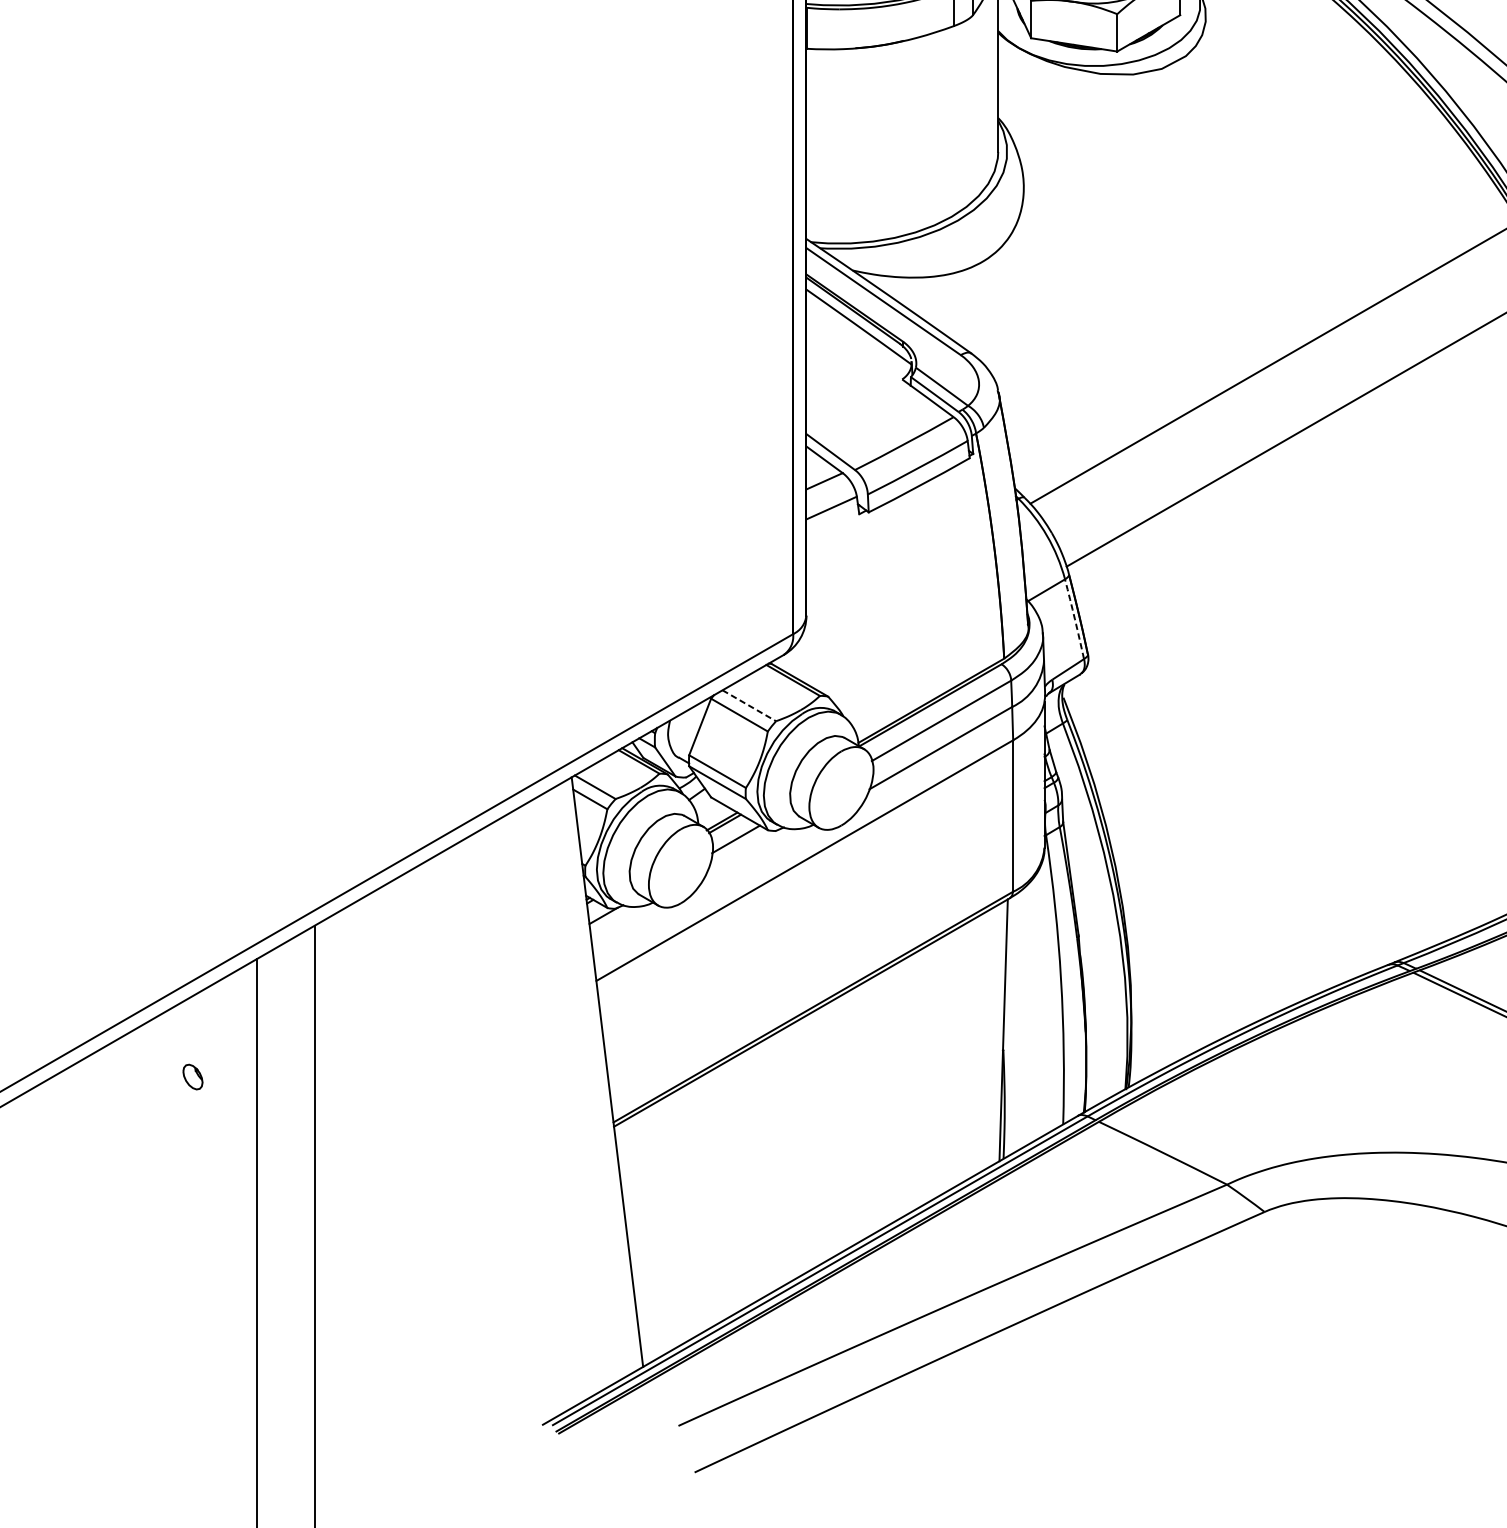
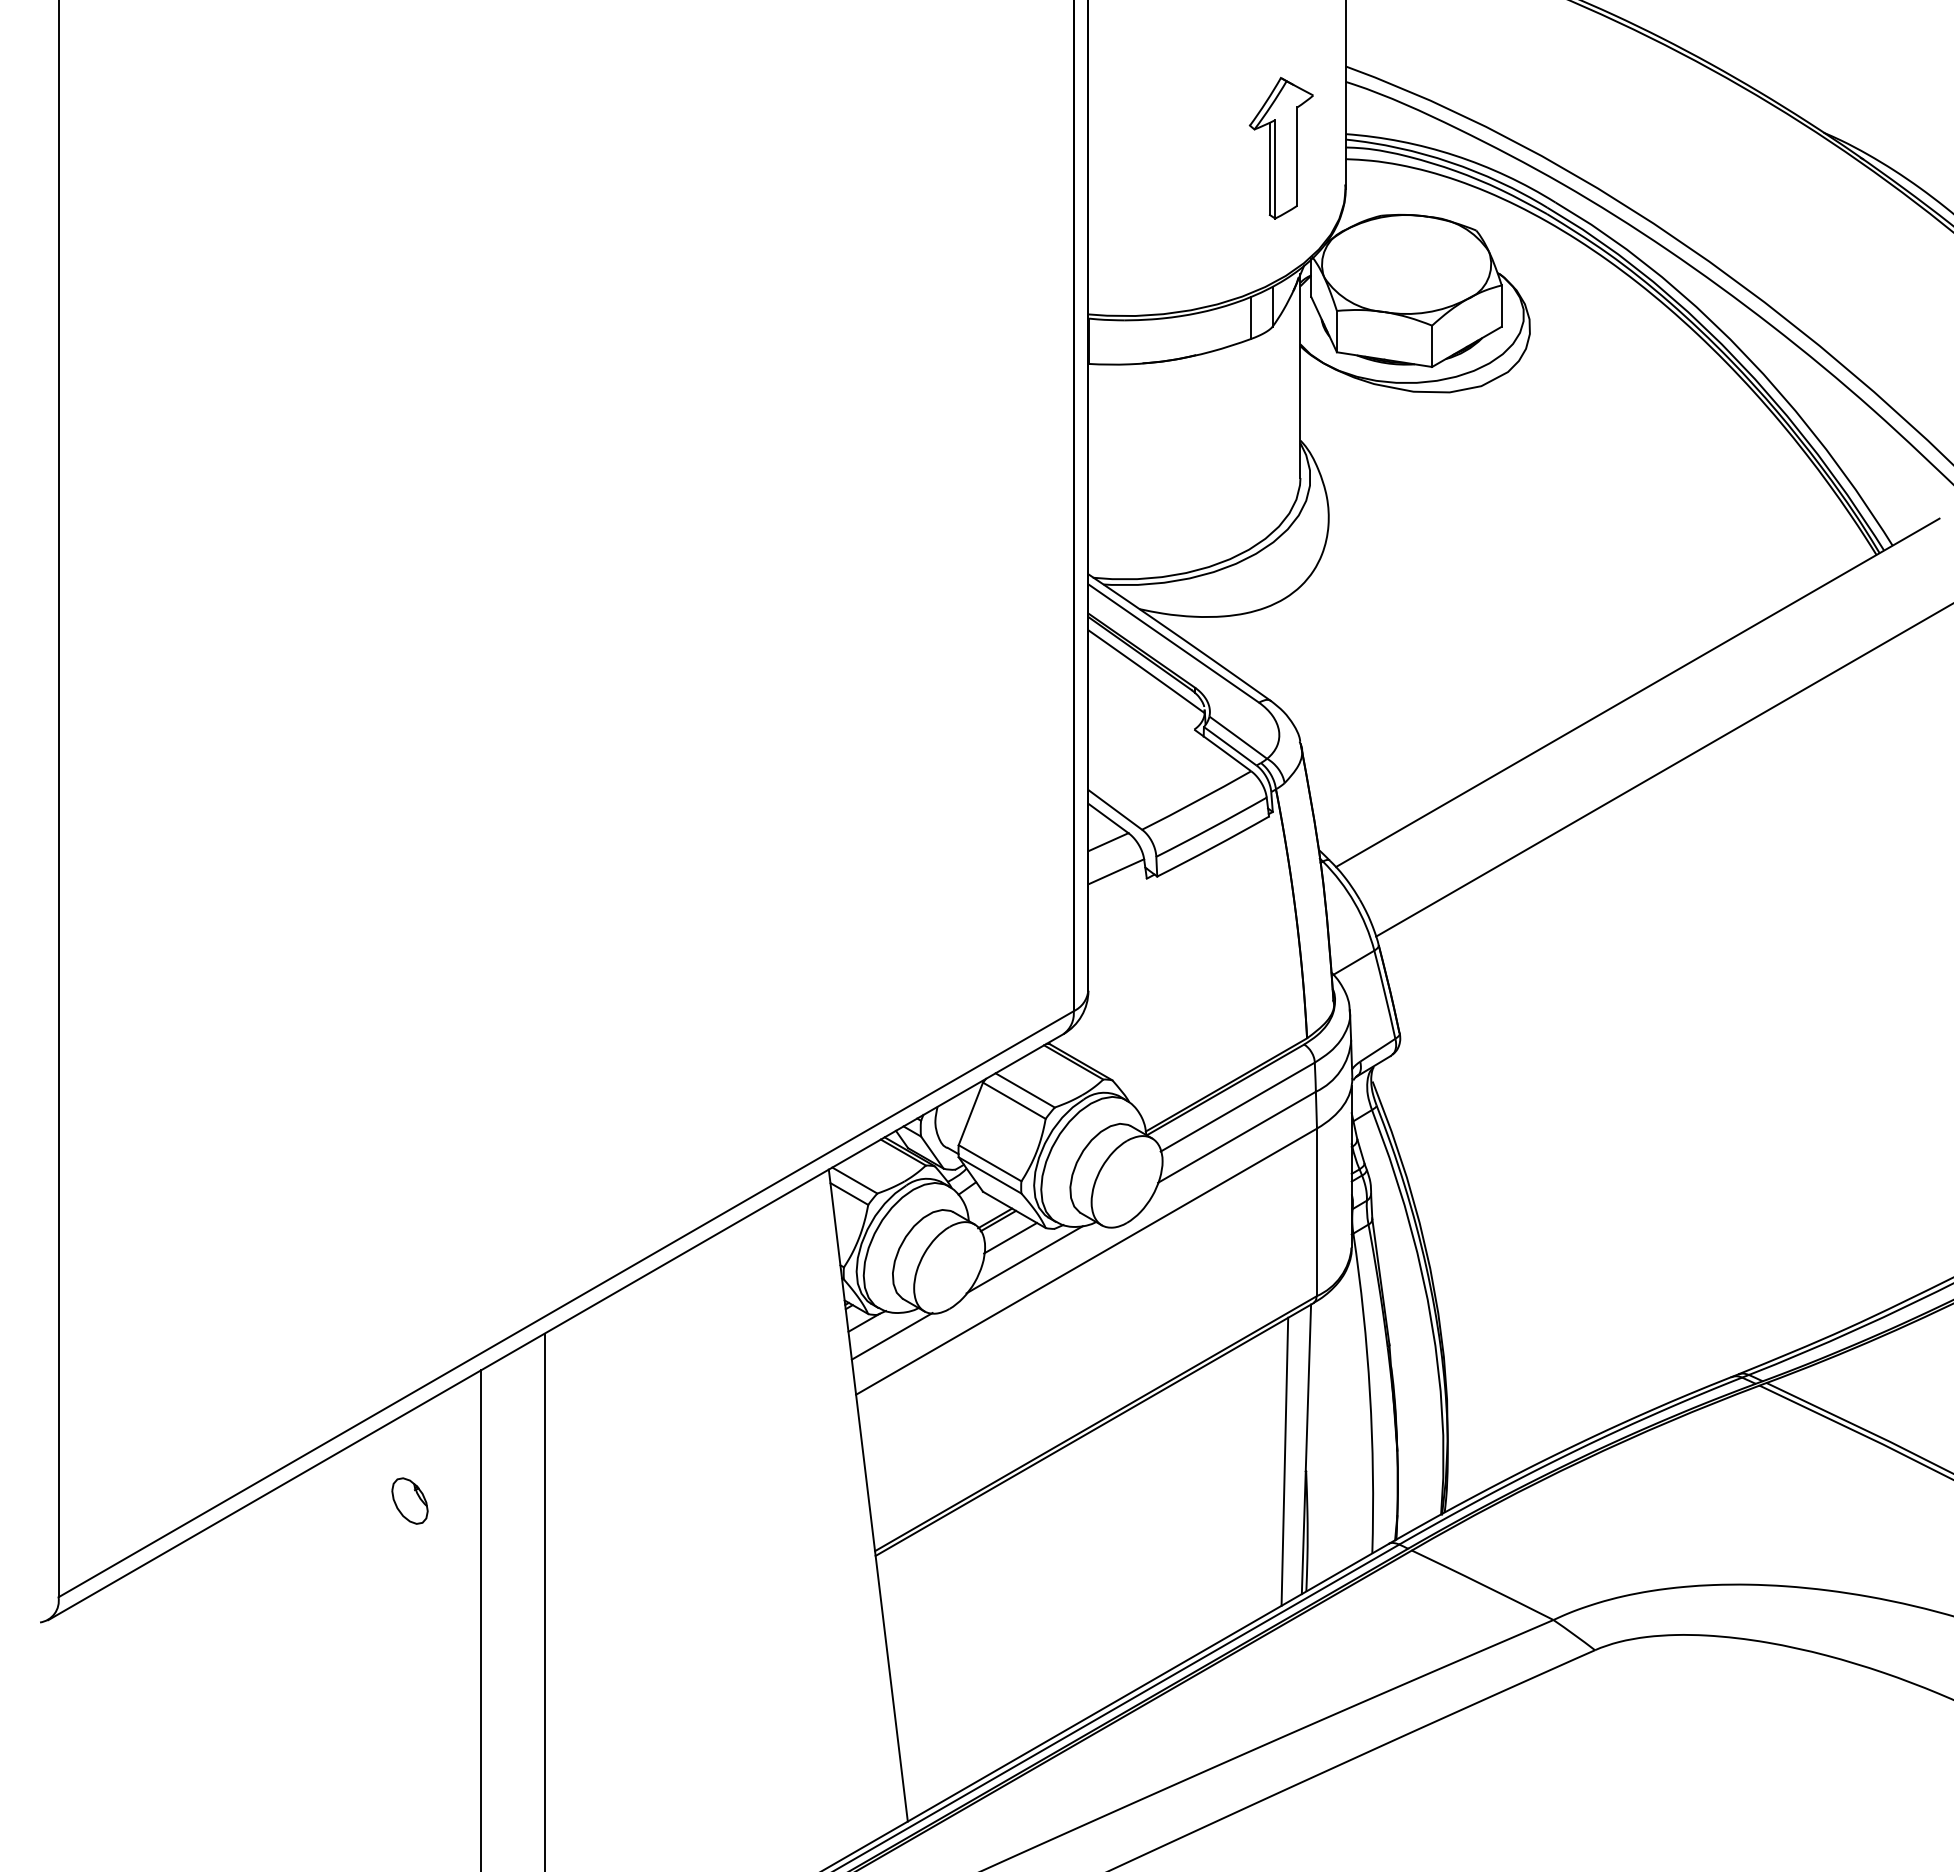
arc: (1075, 619) -> (1385, 994), dashed -> solid
line: (749, 705) -> (1025, 1090), dashed -> solid
line: (748, 858) -> (1024, 1259), added
line: (628, 928) -> (891, 1336), added
line: (983, 1041) -> (1284, 1461), added
part: (192, 1076) -> (409, 1500), size x1.67

